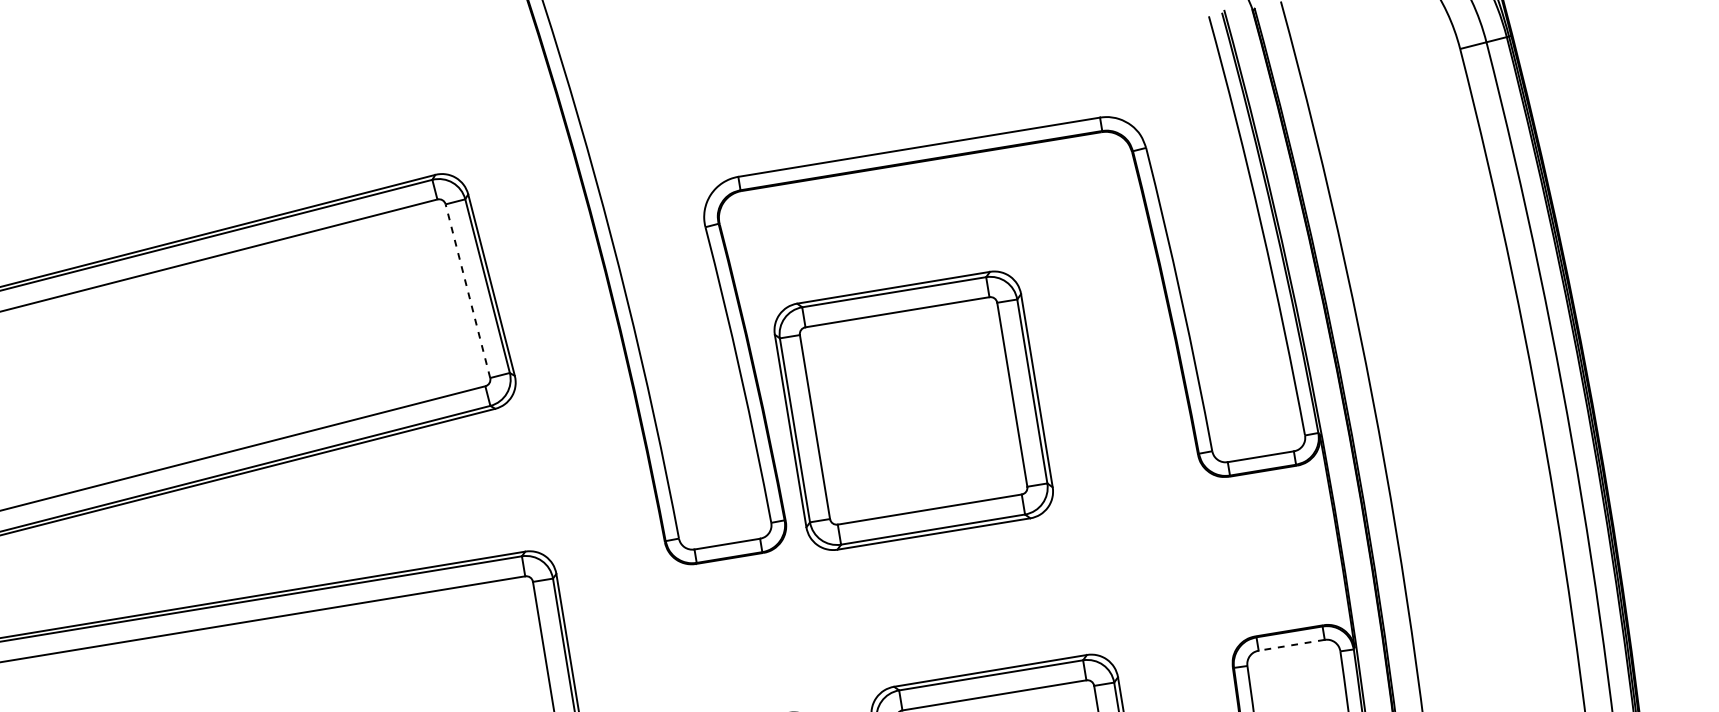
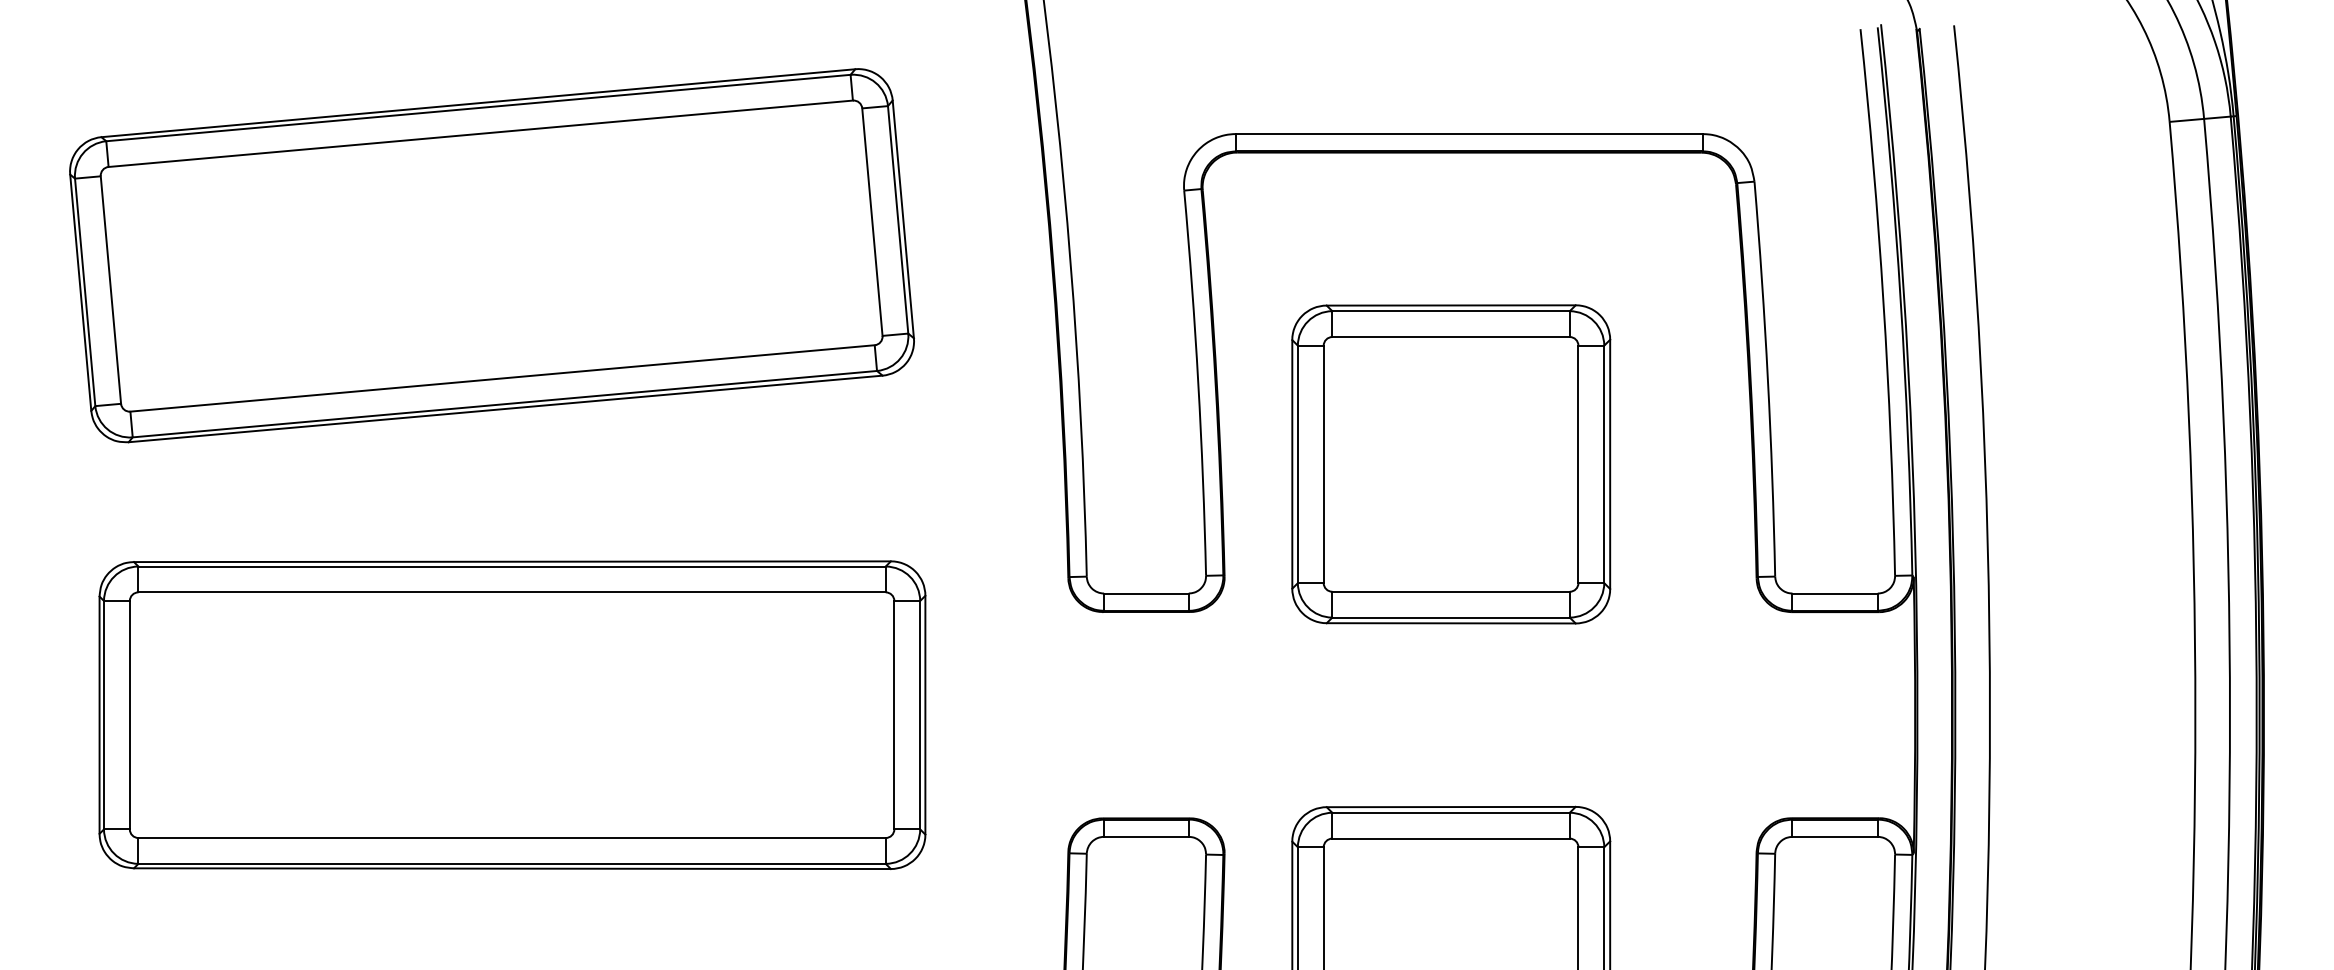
line: (467, 290) -> (872, 221), dashed -> solid
part: (913, 410) -> (1451, 464), moved
line: (1291, 644) -> (1835, 836), dashed -> solid

